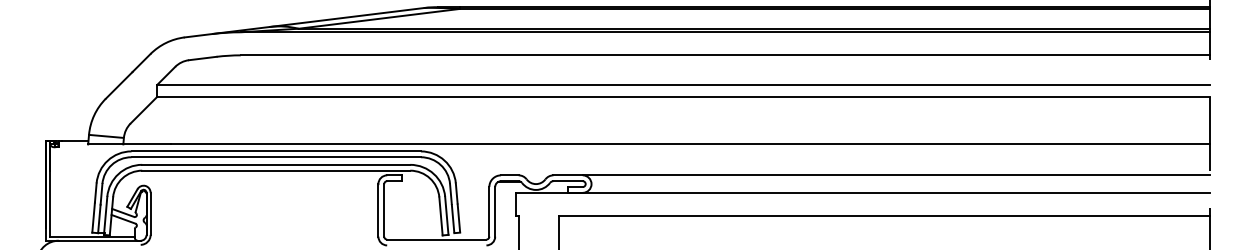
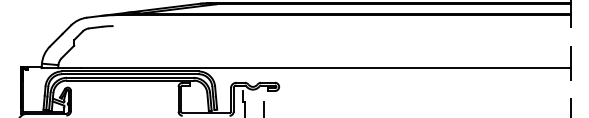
line: (725, 56) -> (342, 26), removed
line: (683, 85) -> (322, 40), removed
line: (683, 96) -> (322, 45), removed
line: (897, 174) -> (423, 82), removed
line: (863, 193) -> (407, 91), removed
line: (884, 217) -> (417, 102), removed

